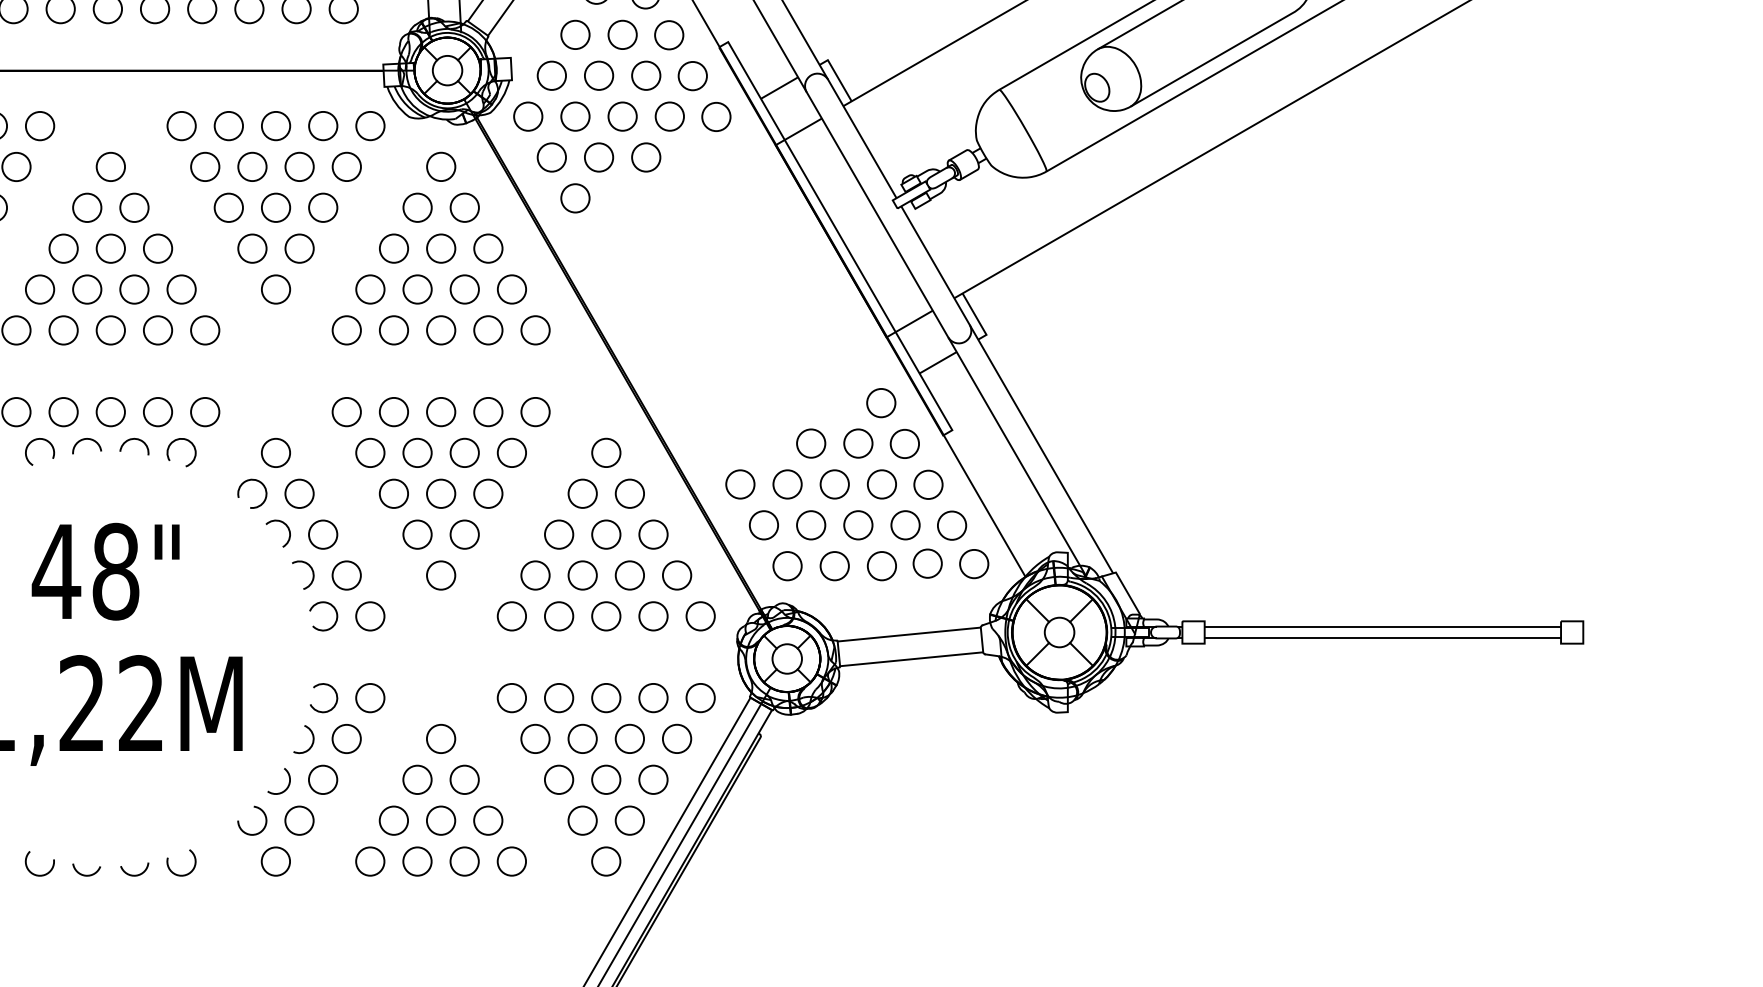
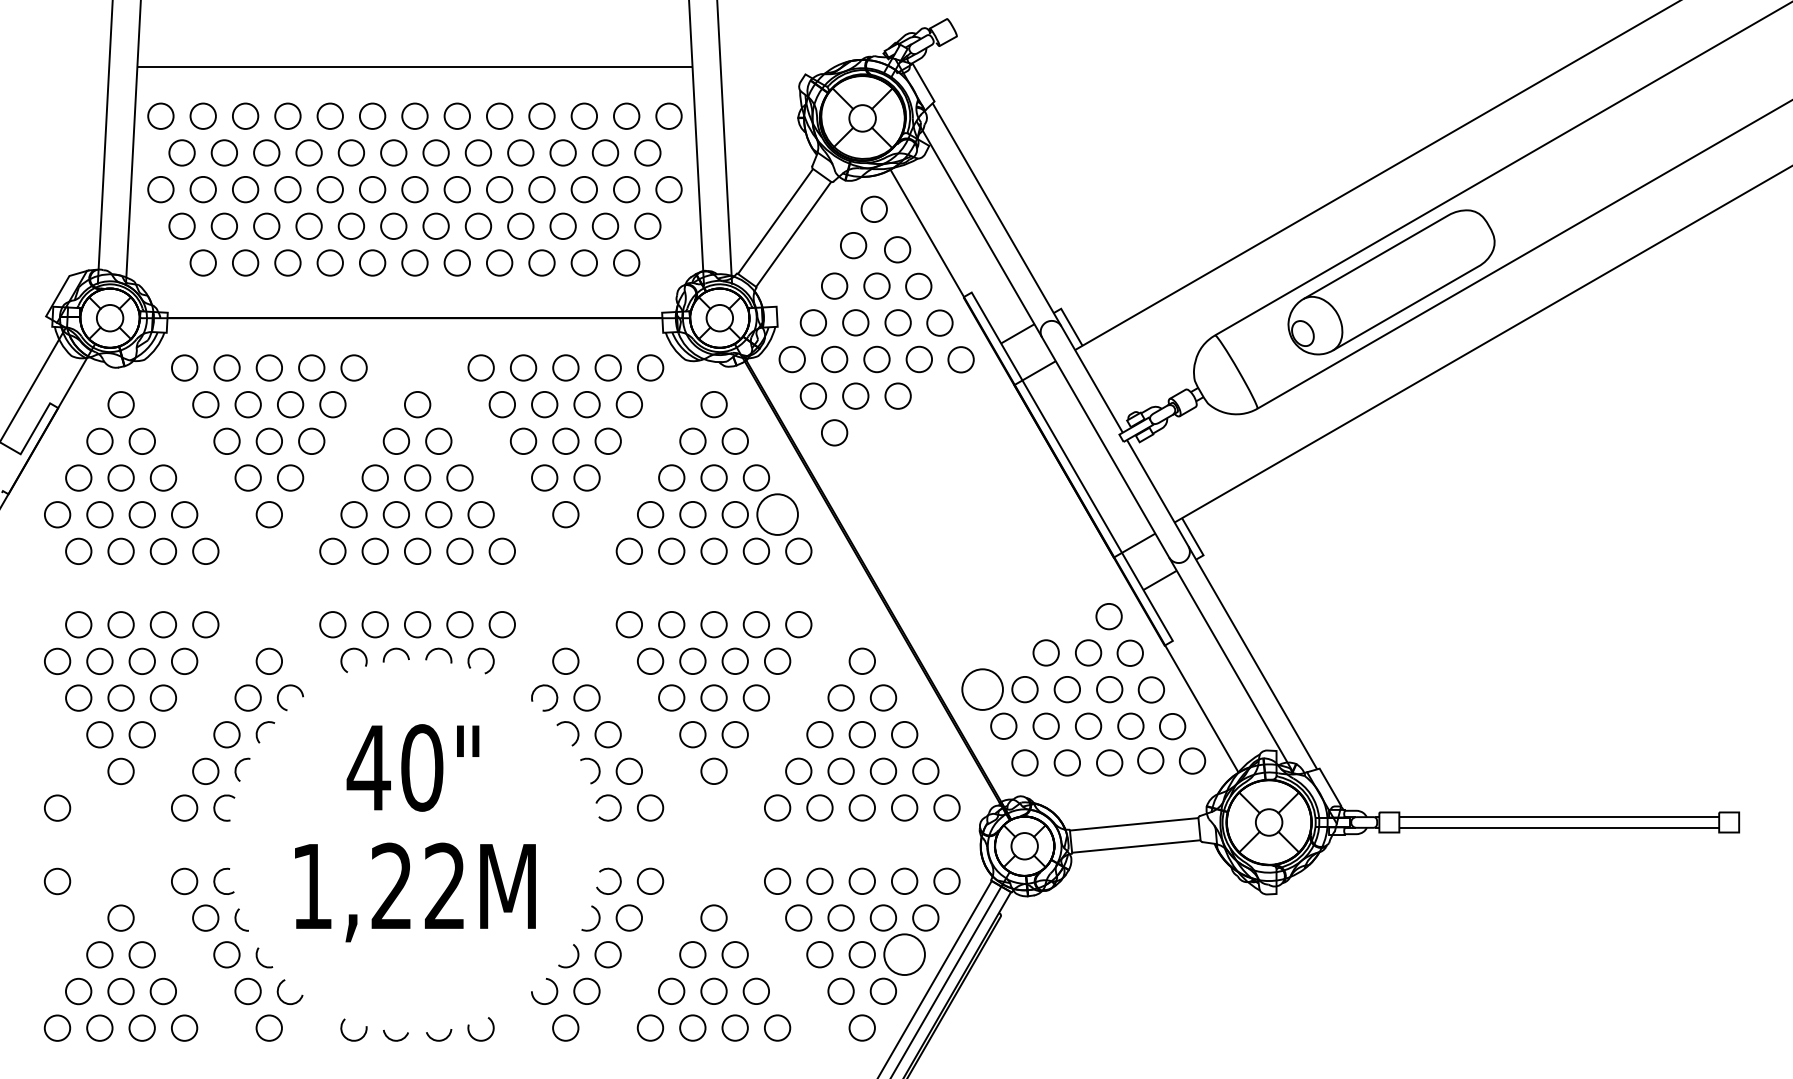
circle: (511, 289) -> (777, 514), size x1.6
circle: (740, 484) -> (982, 689), size x1.6
text: (116, 571) -> (422, 767), 48" -> 40"
circle: (653, 779) -> (904, 954), size x1.6

